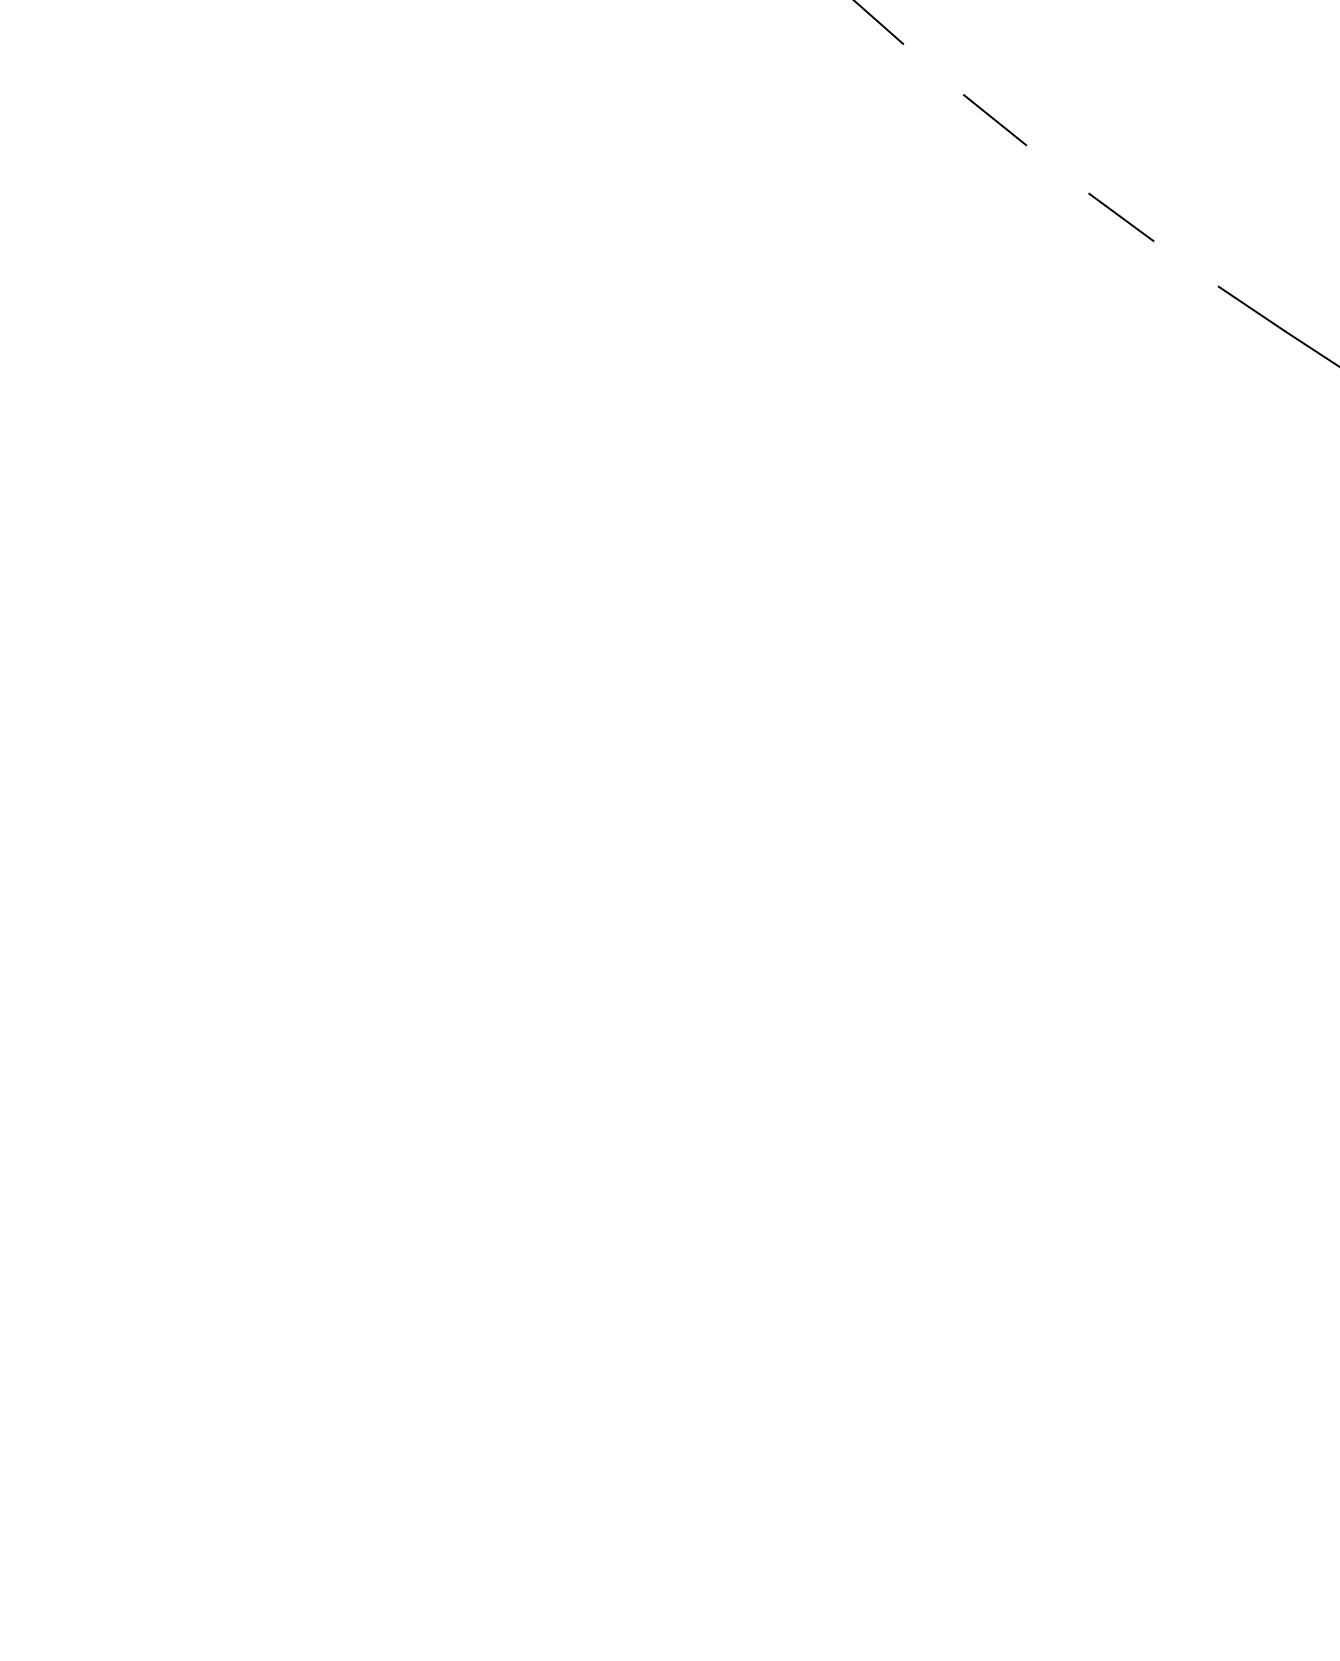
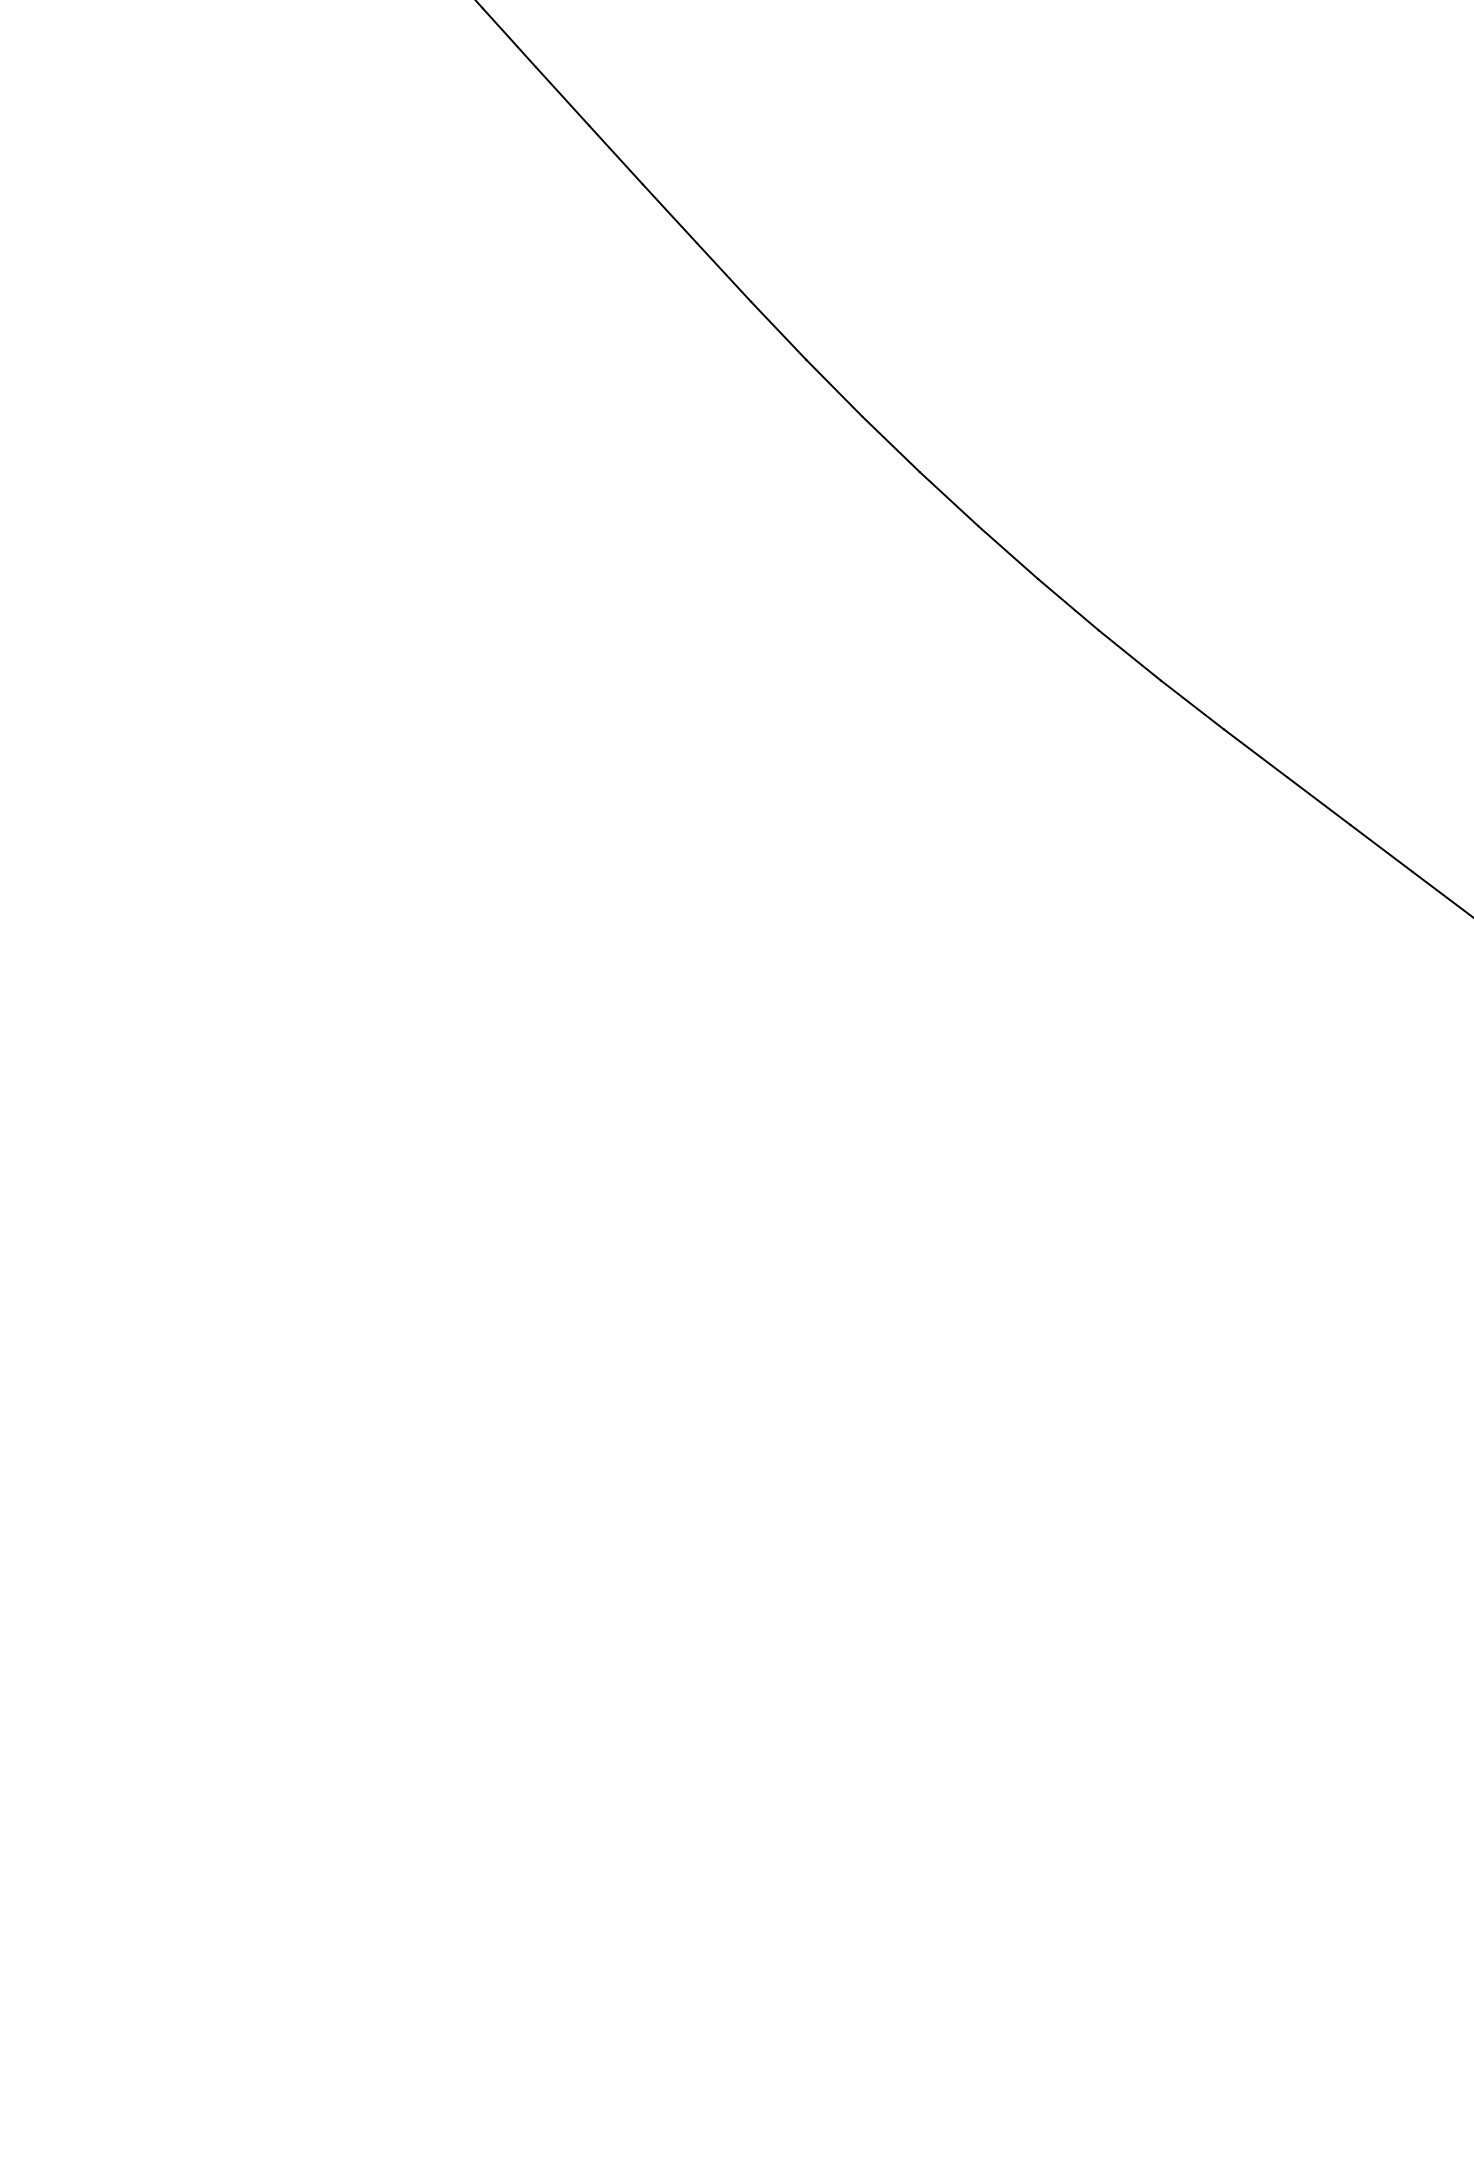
line: (932, 69) -> (890, 444), added
line: (1058, 169) -> (1008, 552), added
line: (1185, 263) -> (1129, 655), added

